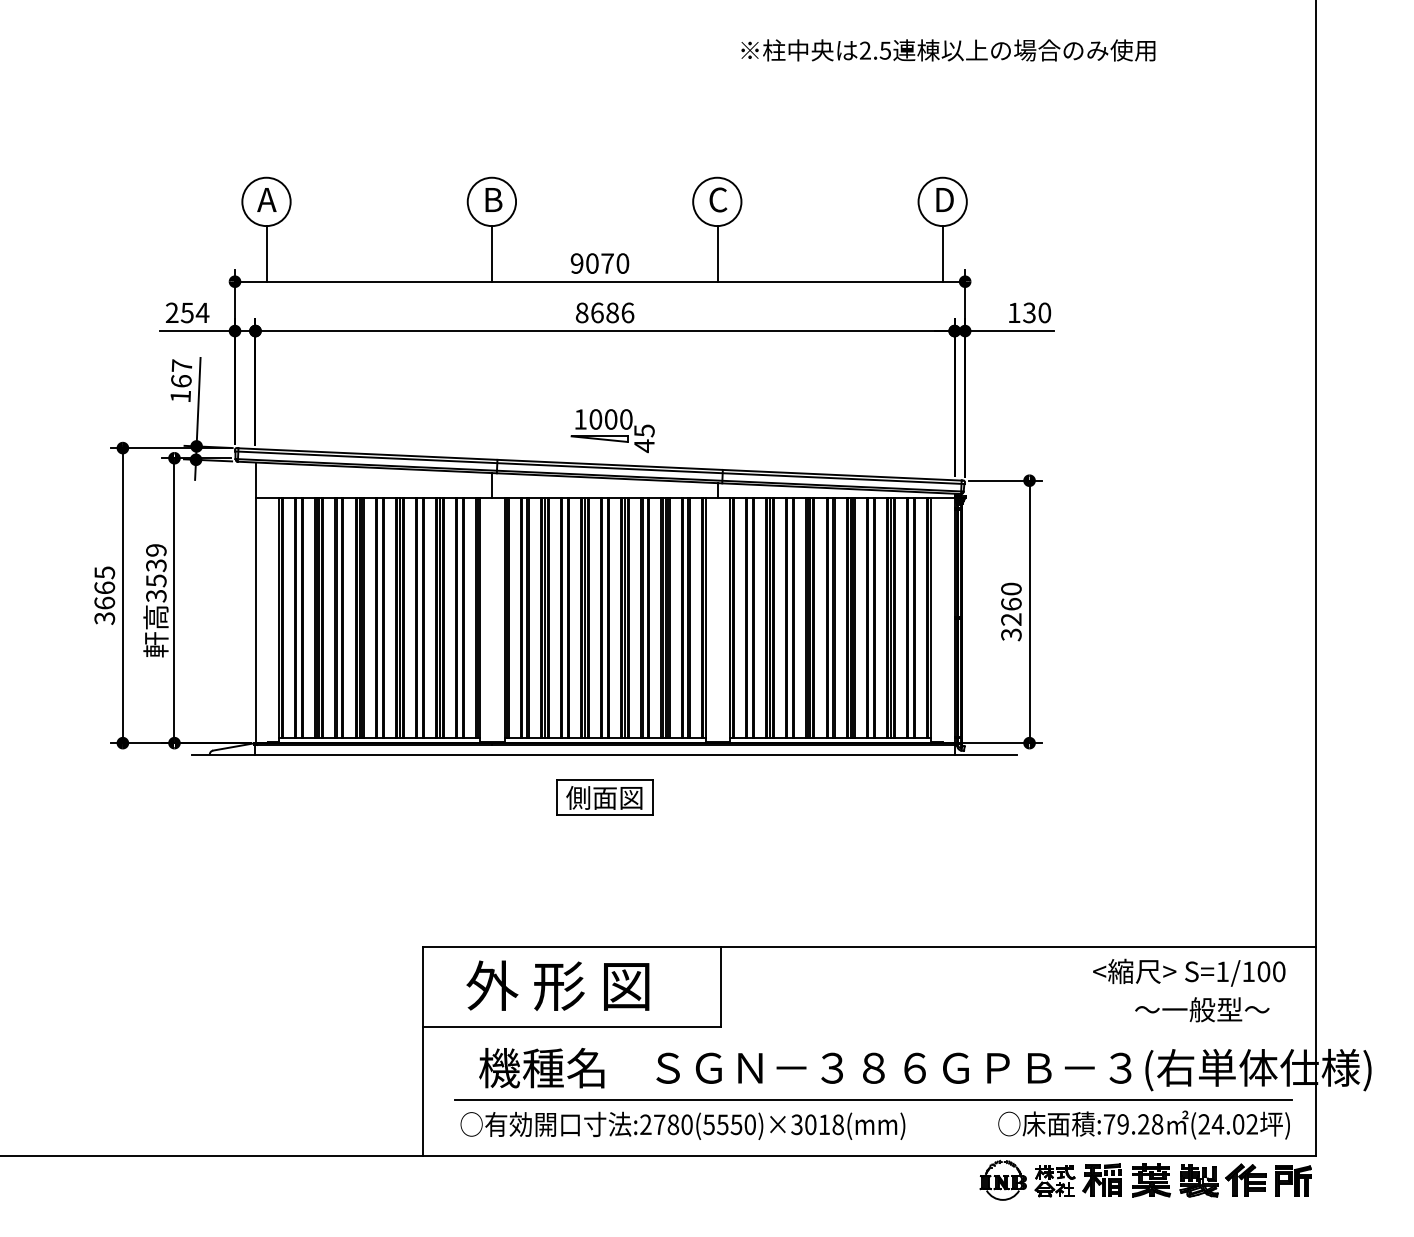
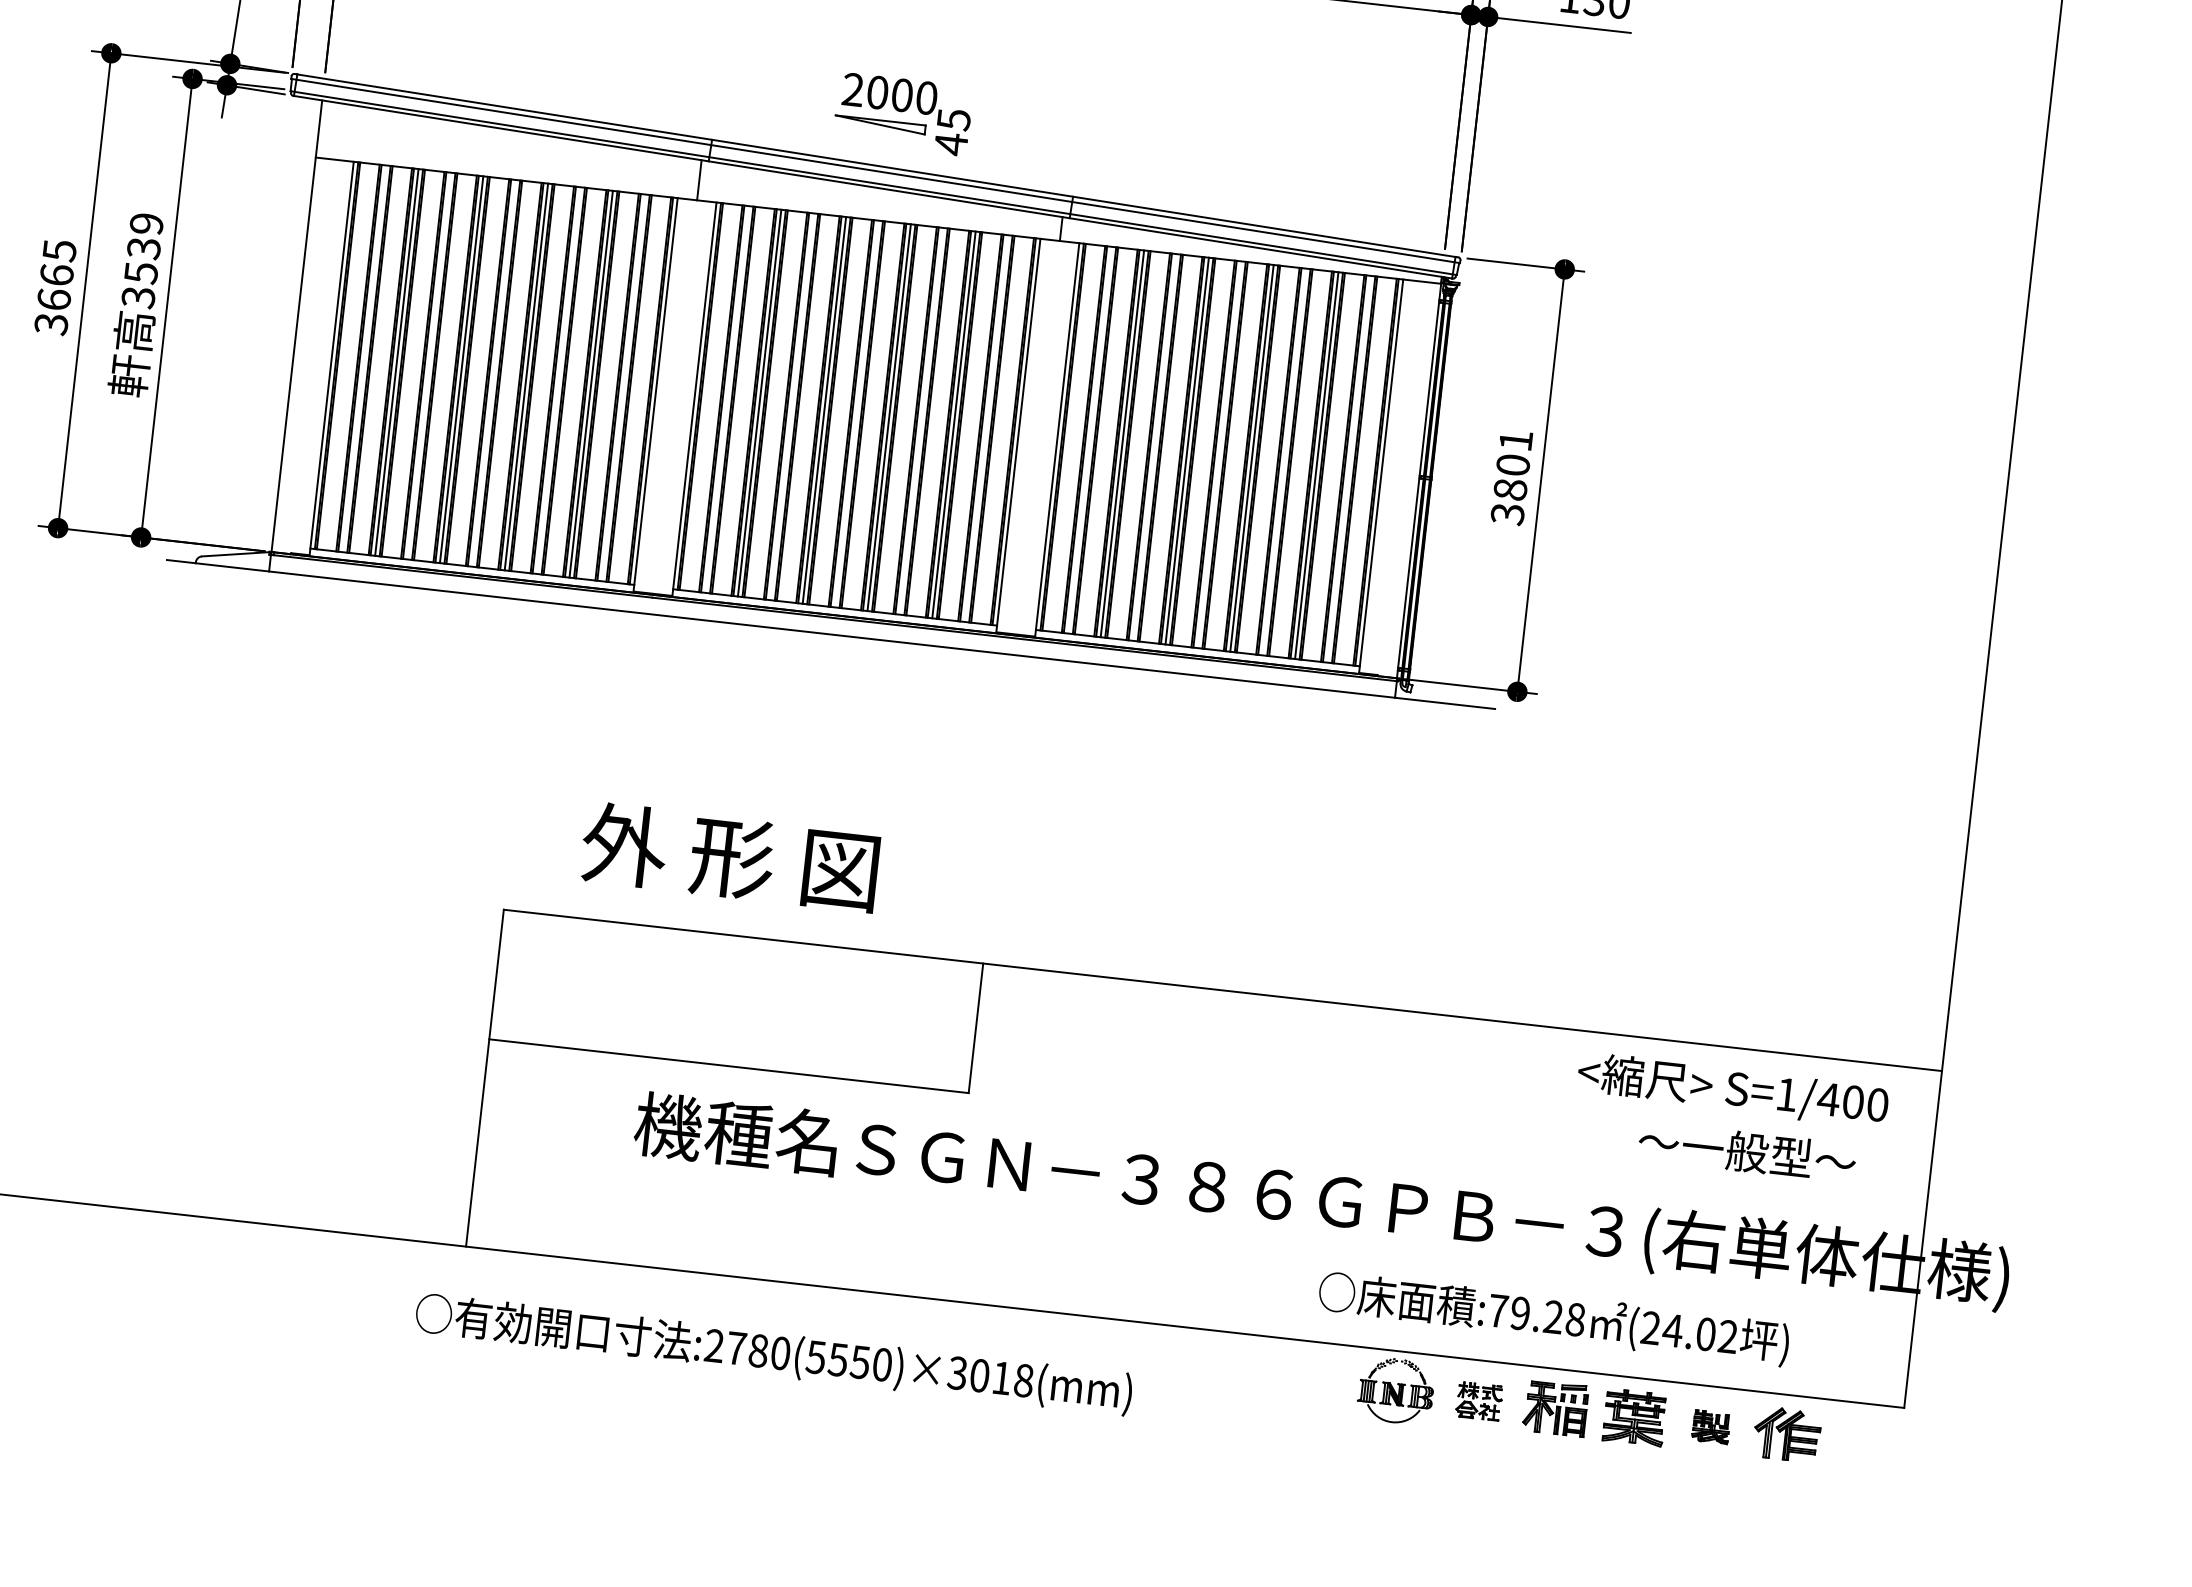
text: (580, 419) -> (853, 89), 1000 -> 2000
text: (1011, 603) -> (1513, 463), 3260 -> 3801
part: (604, 797) -> (823, 702), removed
text: (1248, 971) -> (1828, 1098), S=1/100 -> S=1/400
text: (557, 985) -> (729, 856), moved
text: (541, 1068) -> (735, 1134), moved
line: (873, 1100) -> (1201, 1238), removed
text: (1143, 1124) -> (1553, 1317), moved
text: (682, 1125) -> (773, 1353), moved
part: (1198, 1180) -> (1710, 1426), size x0.6
part: (1293, 1180) -> (1863, 1443), removed
part: (1054, 1181) -> (1478, 1401), size x0.7

